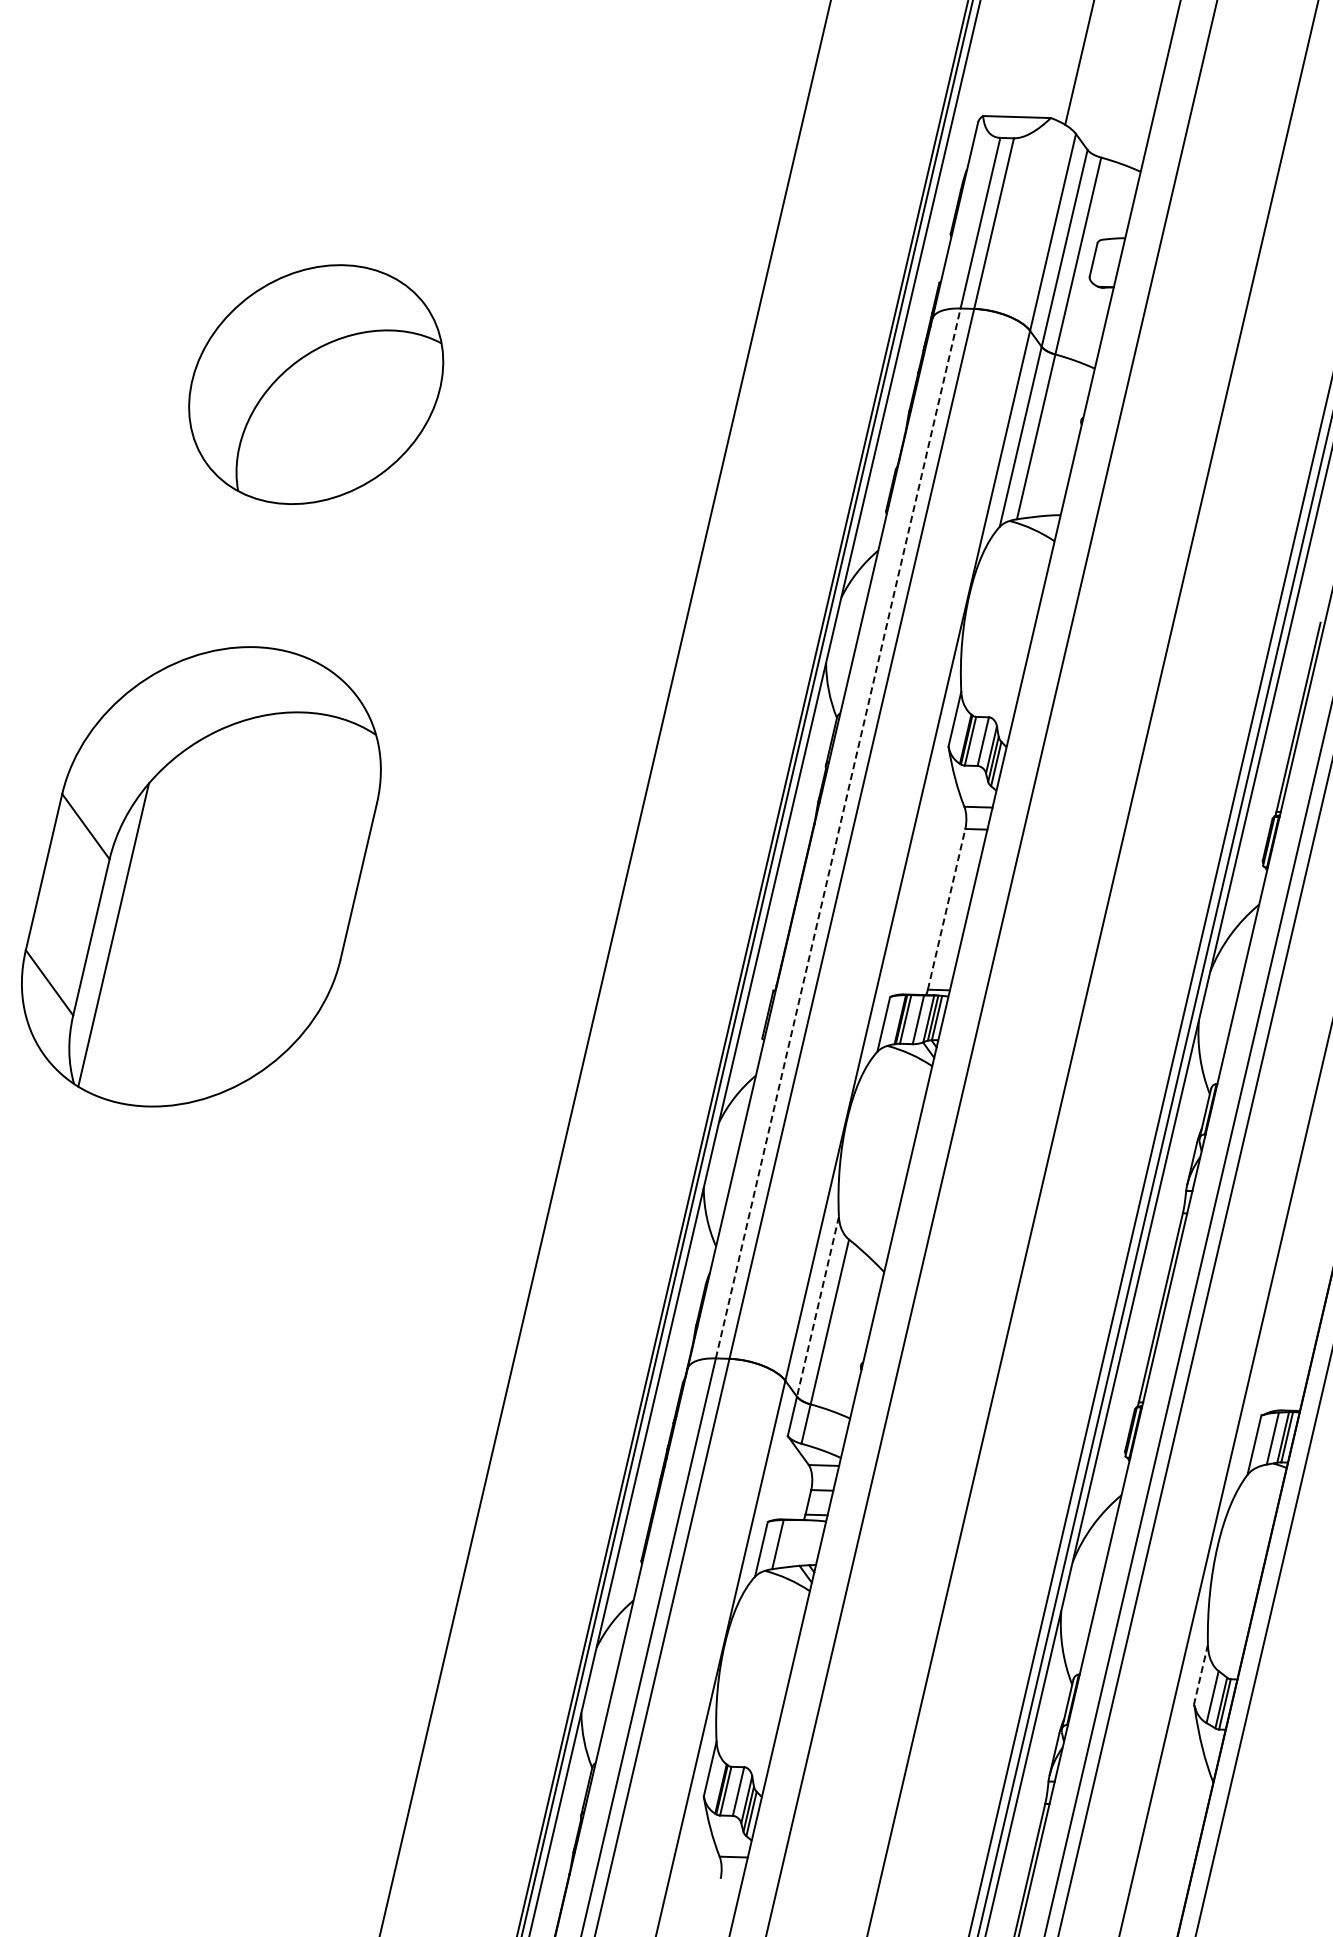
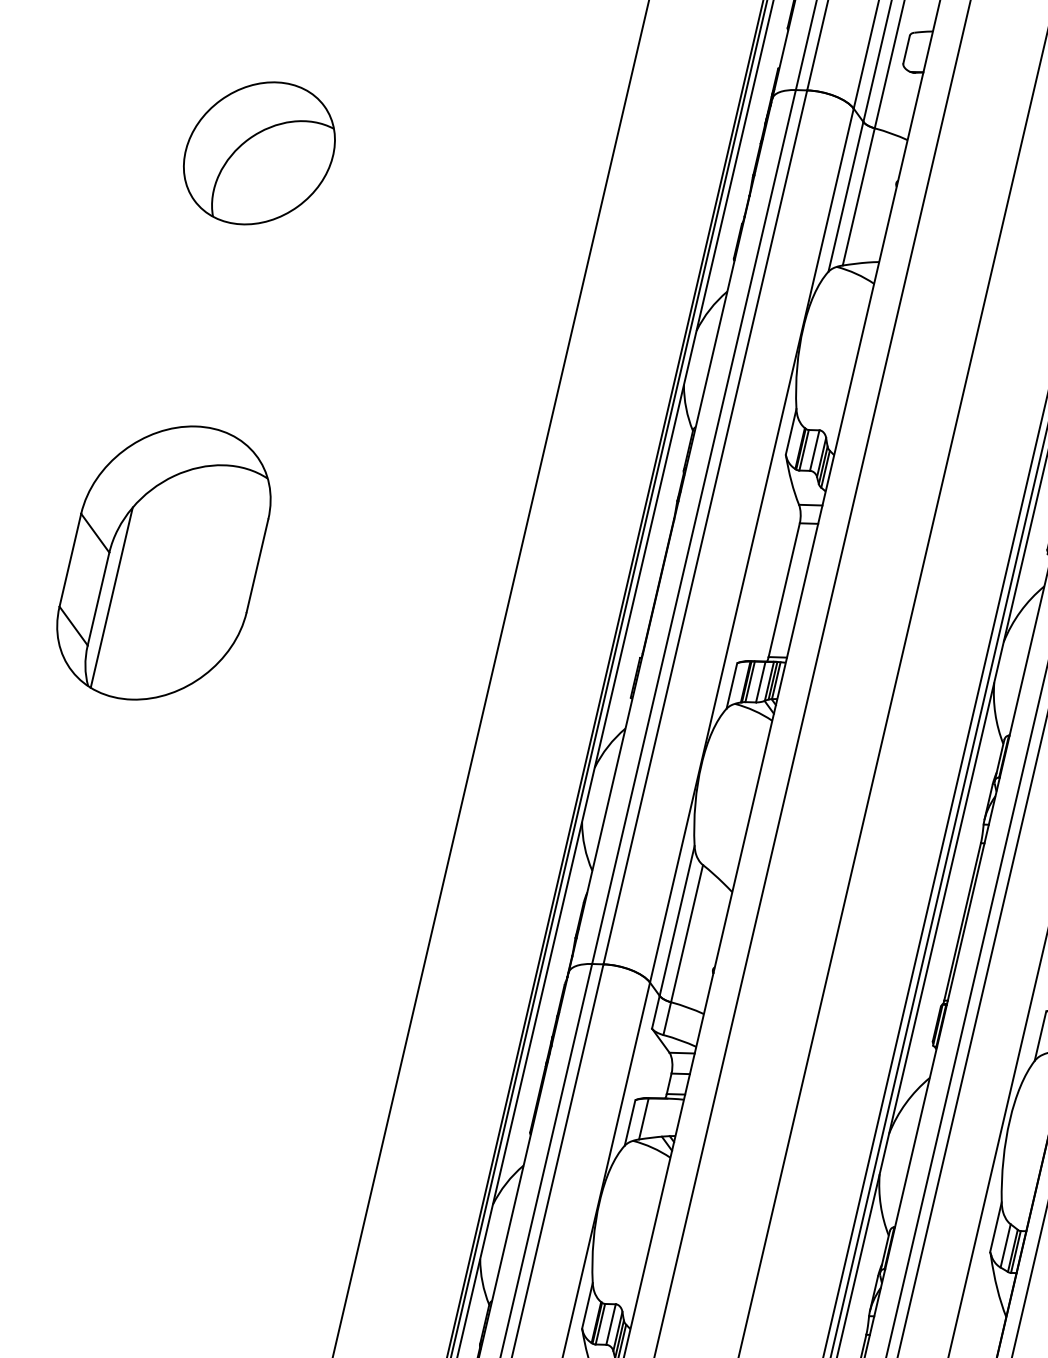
part: (315, 384) -> (258, 153), size x0.71
line: (838, 833) -> (694, 527), dashed -> solid
part: (201, 876) -> (164, 562), size x0.71
line: (946, 909) -> (784, 590), dashed -> solid
line: (817, 1307) -> (676, 921), dashed -> solid
line: (1200, 1674) -> (995, 1227), dashed -> solid

